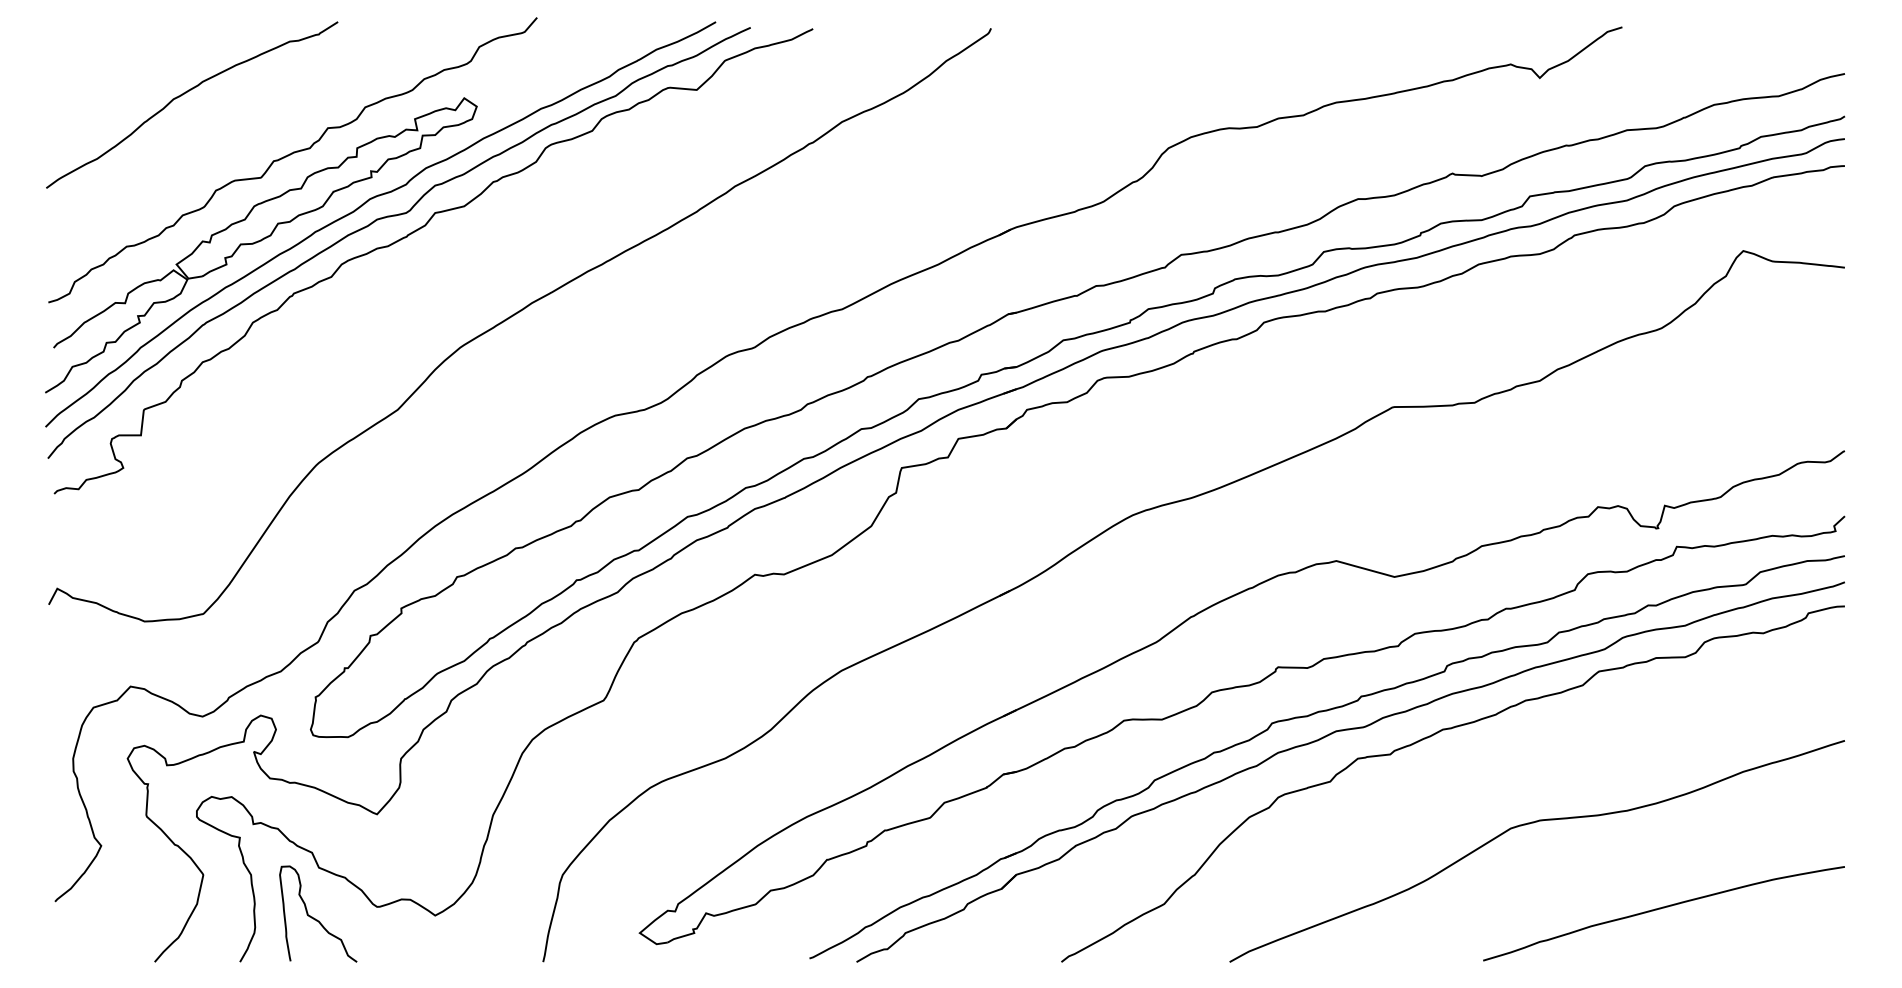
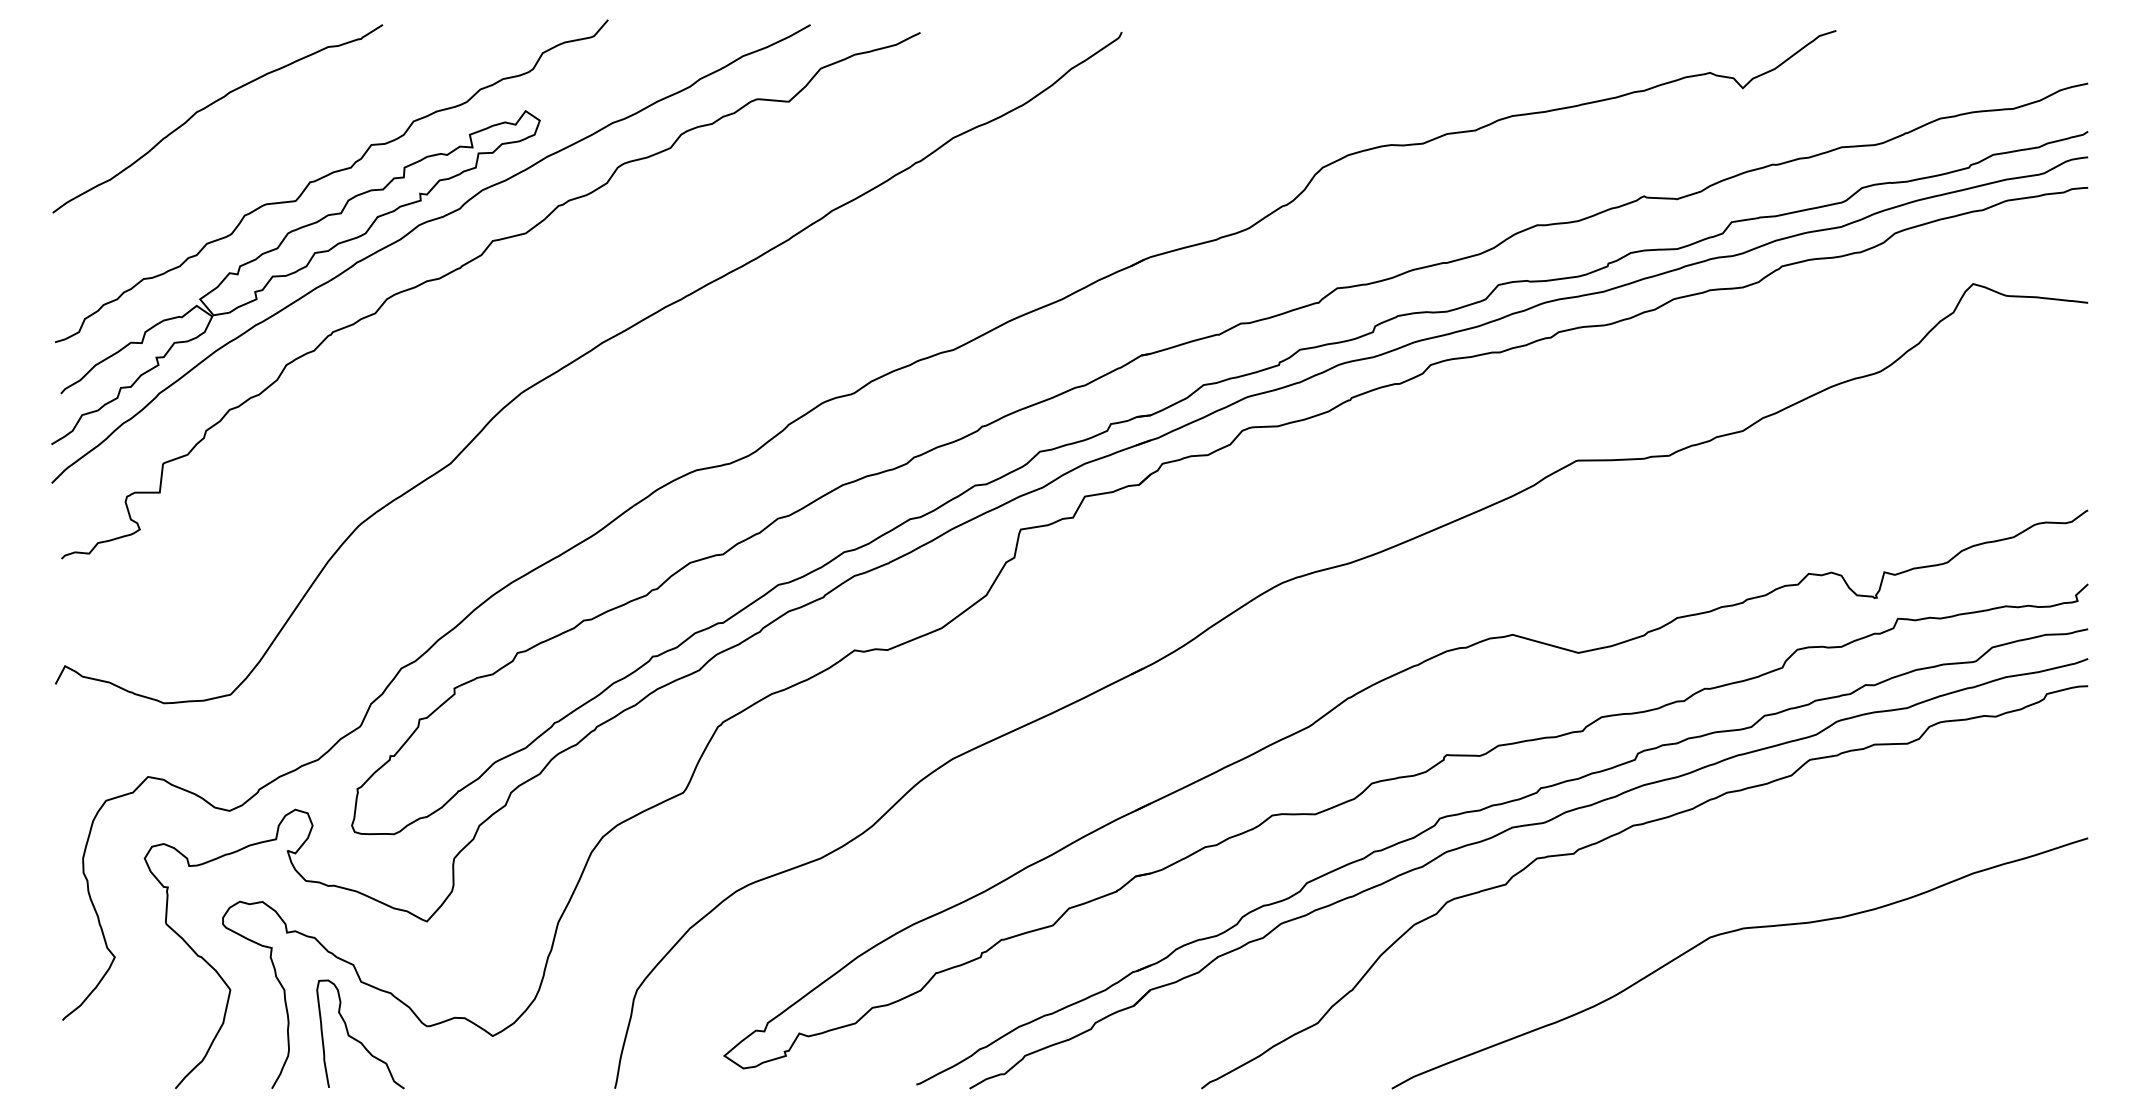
curve: (396, 216) -> (448, 244), removed
curve: (1663, 908) -> (1882, 1028), removed

